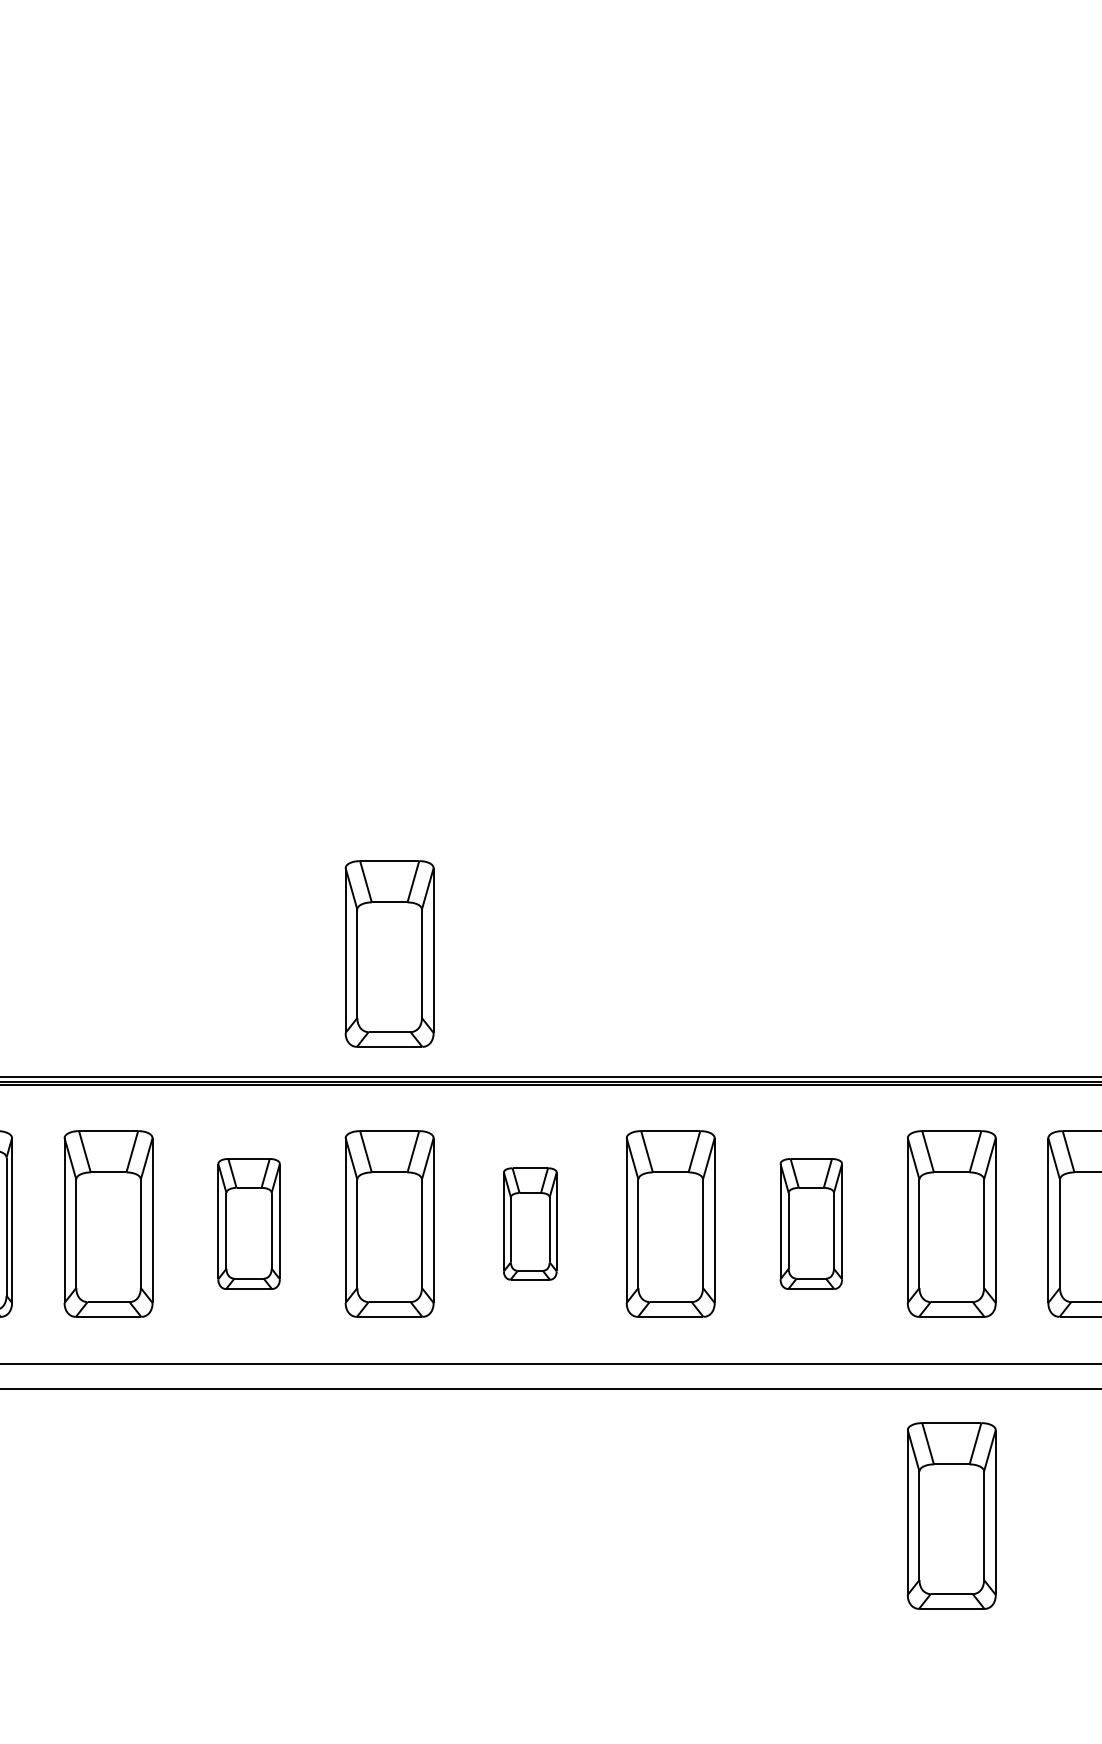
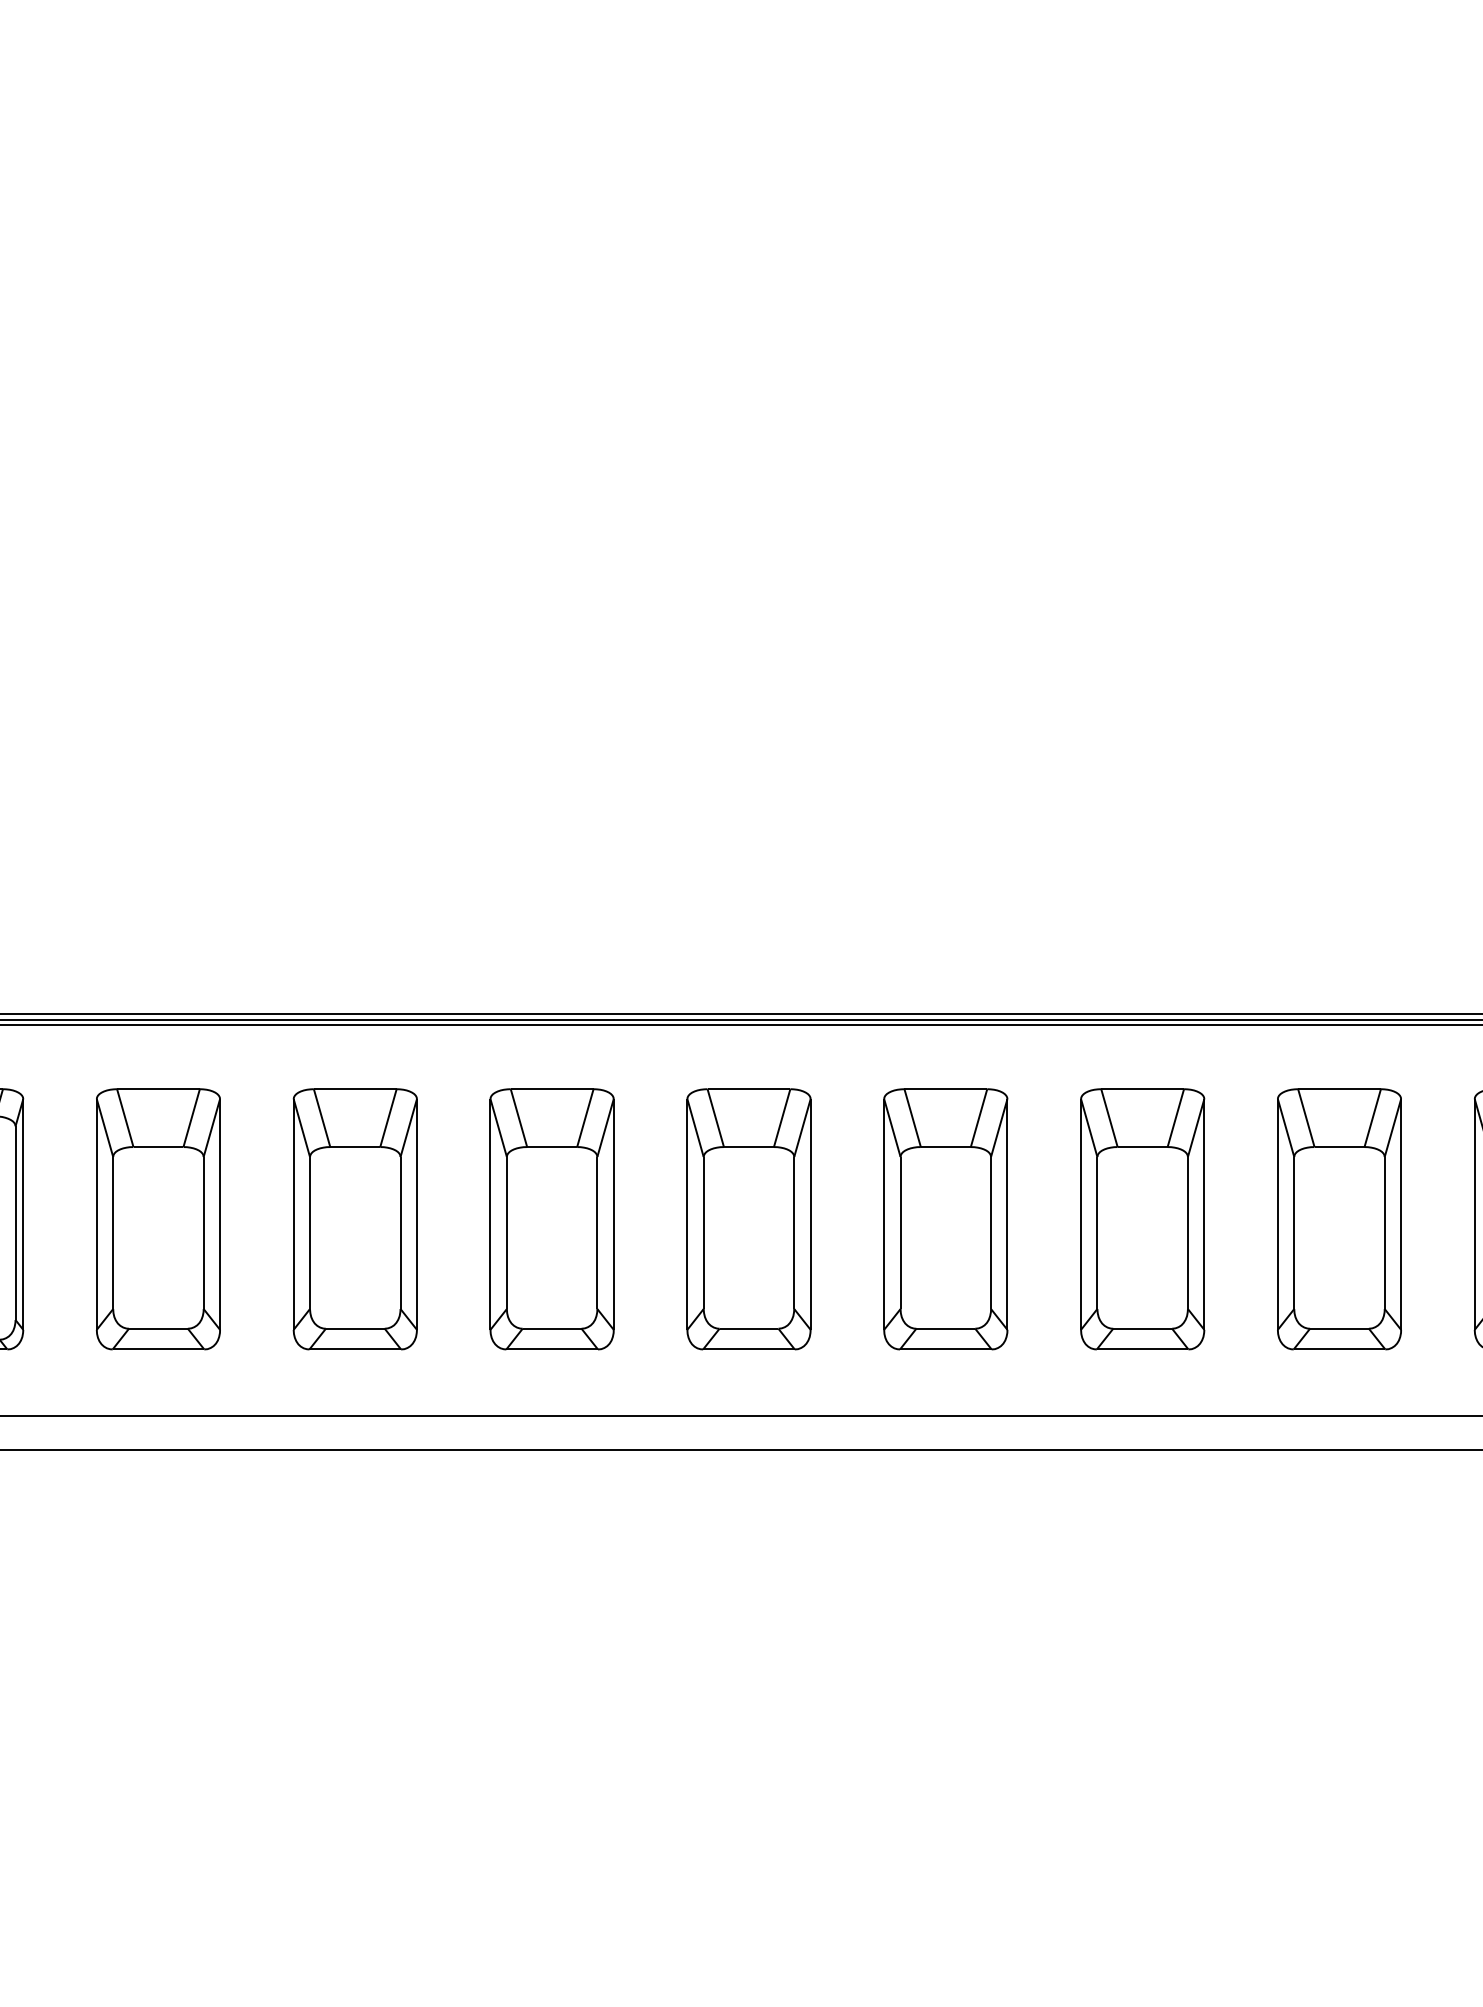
part: (389, 953) -> (551, 840), removed
part: (248, 1223) -> (354, 1218), size x1.43
part: (530, 1223) -> (749, 1218), size x1.67
part: (811, 1223) -> (1143, 1218), size x1.43
part: (951, 1515) -> (1339, 1627), removed

